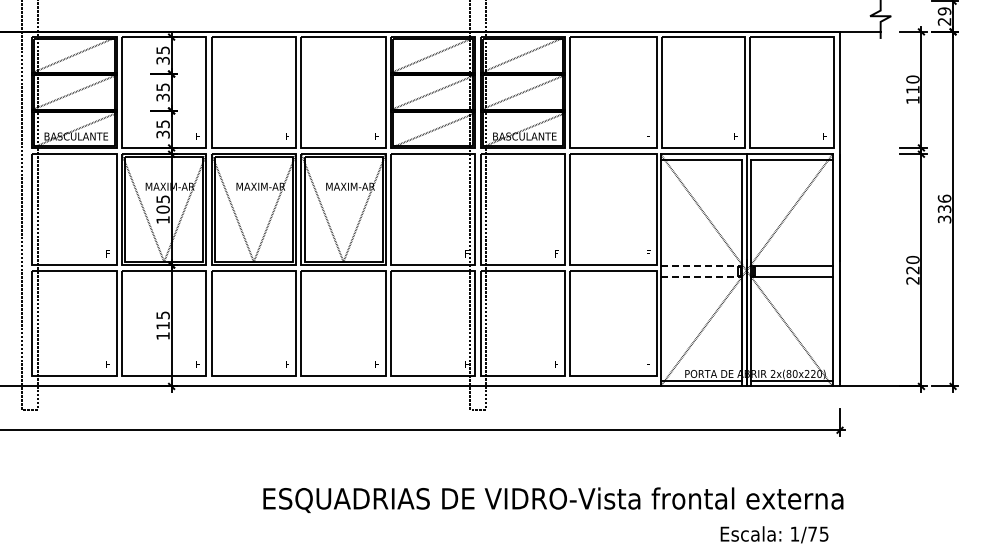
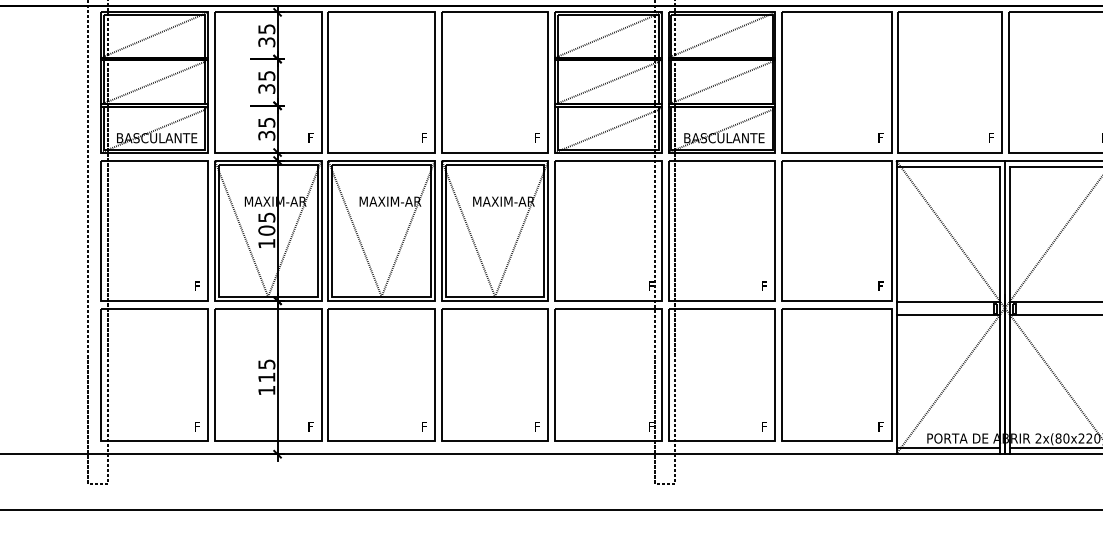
line: (701, 266) -> (947, 302), dashed -> solid
line: (701, 276) -> (947, 315), dashed -> solid

